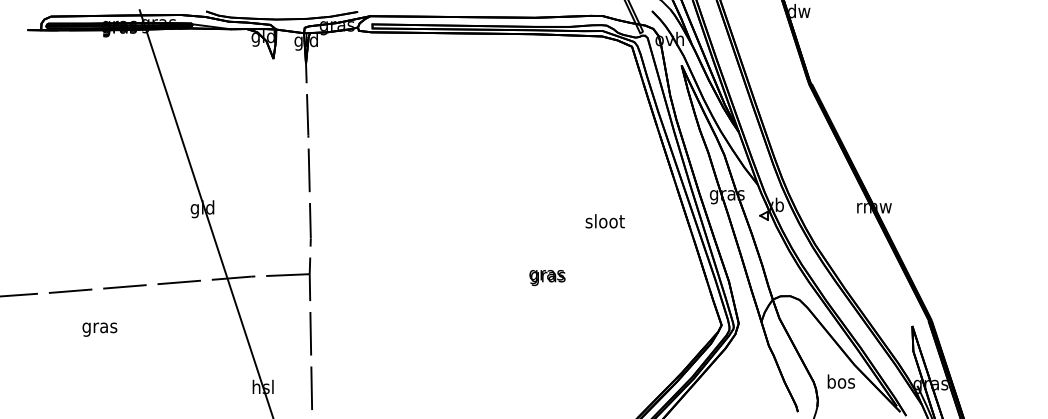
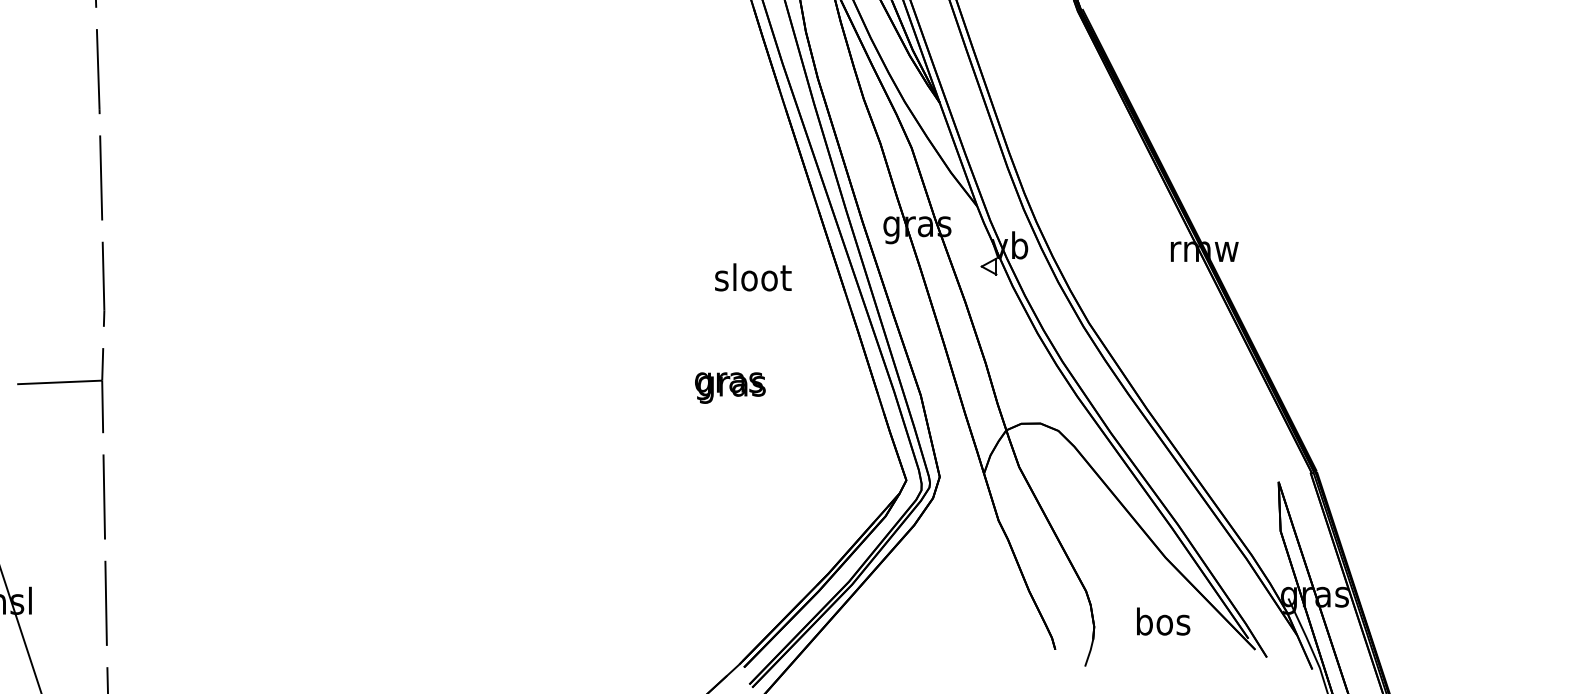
text: (604, 221) -> (751, 277), moved
text: (547, 278) -> (730, 389), moved
text: (840, 381) -> (1161, 621), moved

